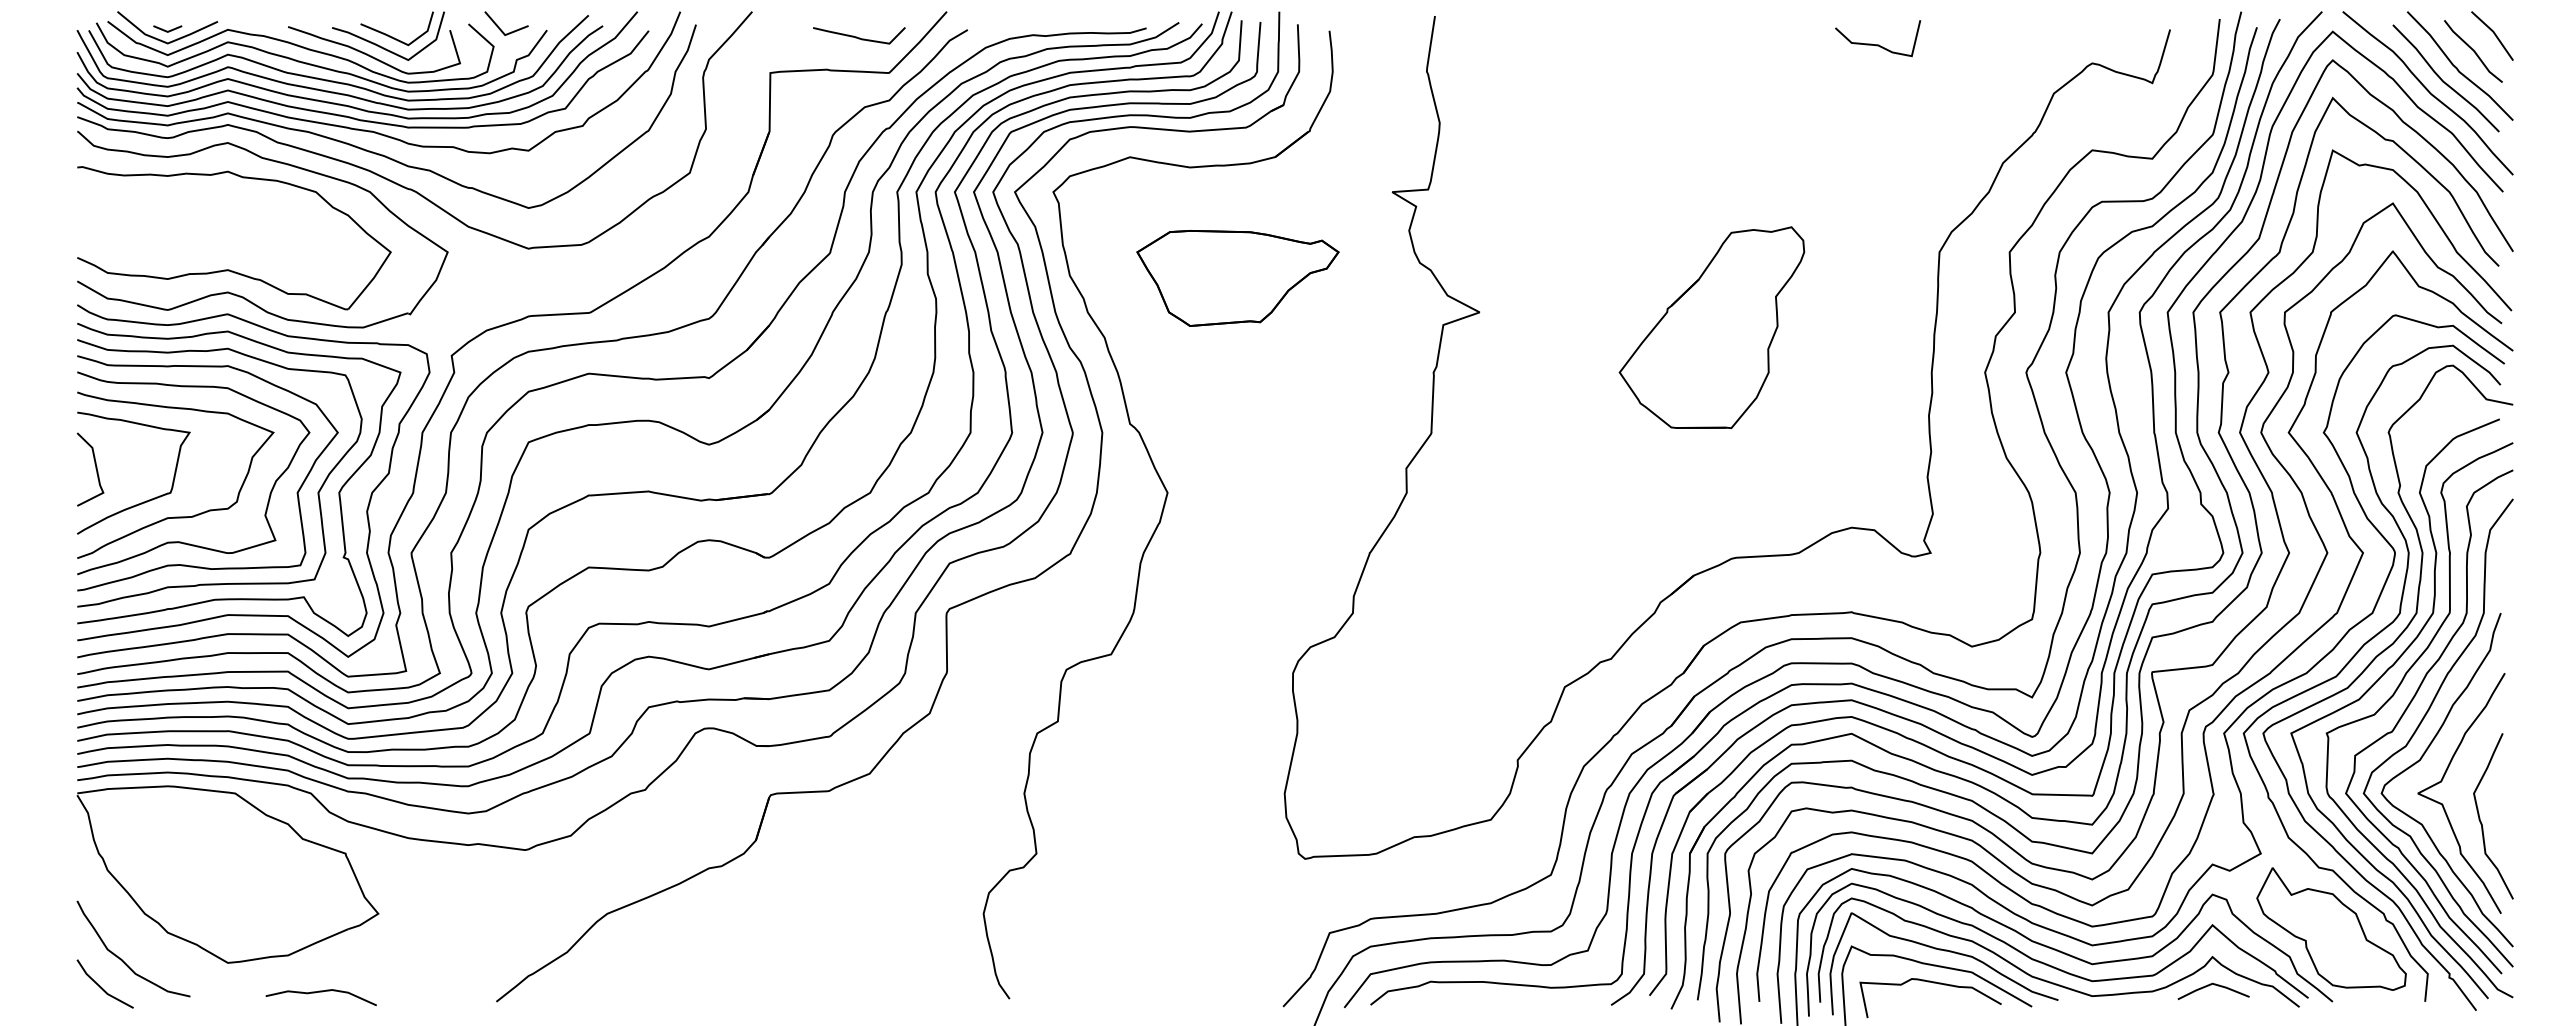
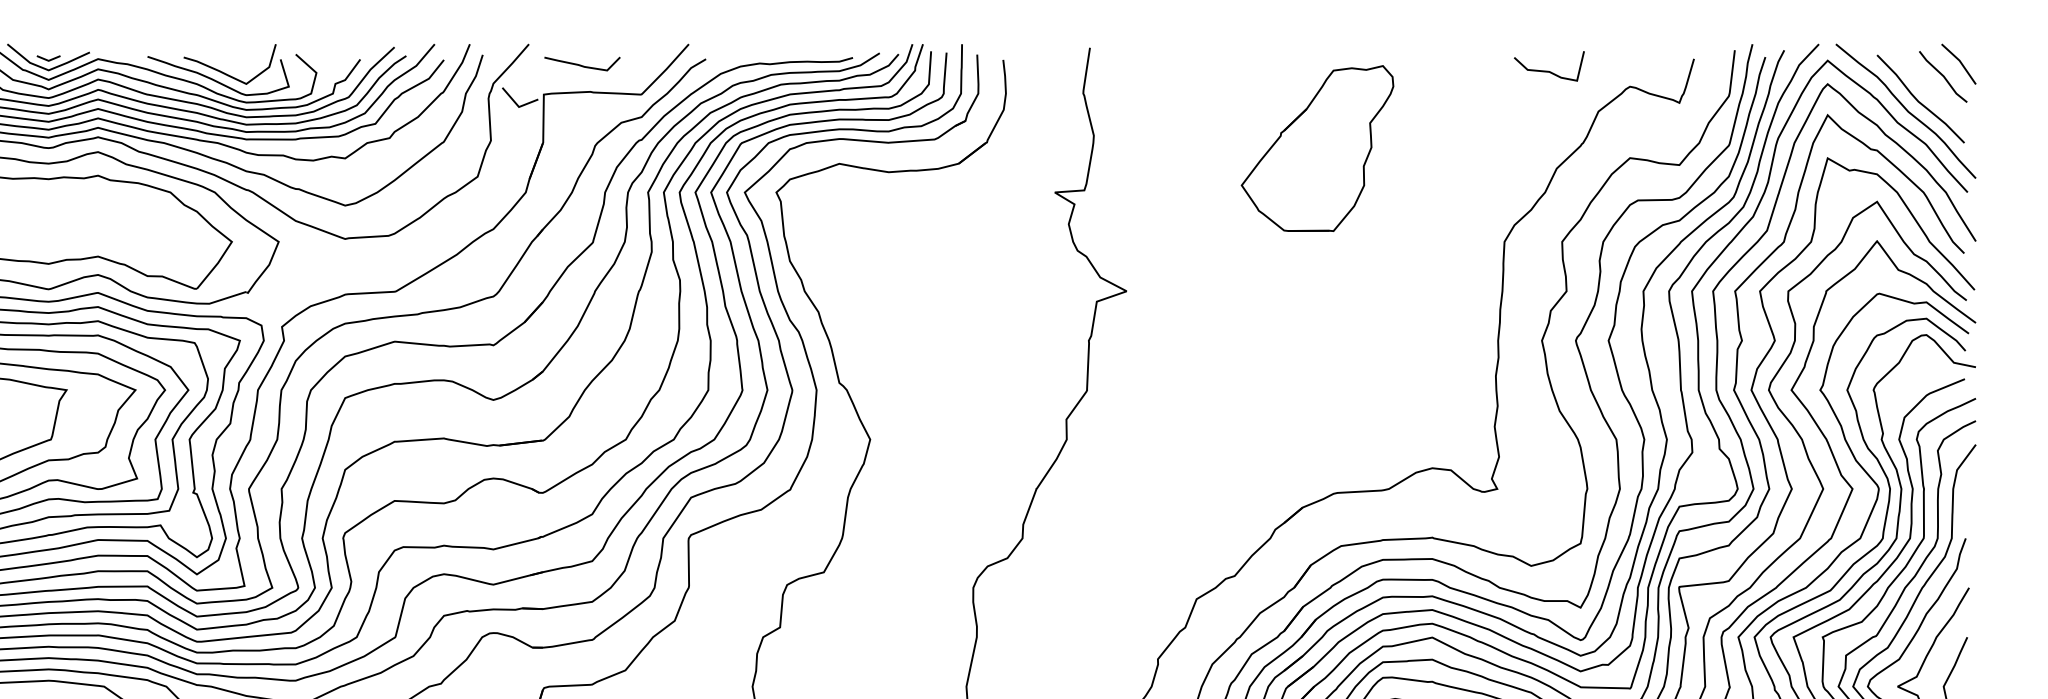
line: (500, 28) -> (515, 101), moved
line: (392, 36) -> (233, 64), removed
curve: (859, 37) -> (582, 65), moved
curve: (1878, 44) -> (1549, 71), moved
curve: (2457, 67) -> (1930, 90), removed
part: (1237, 278) -> (927, 263), removed
part: (1711, 327) -> (1317, 148), moved

